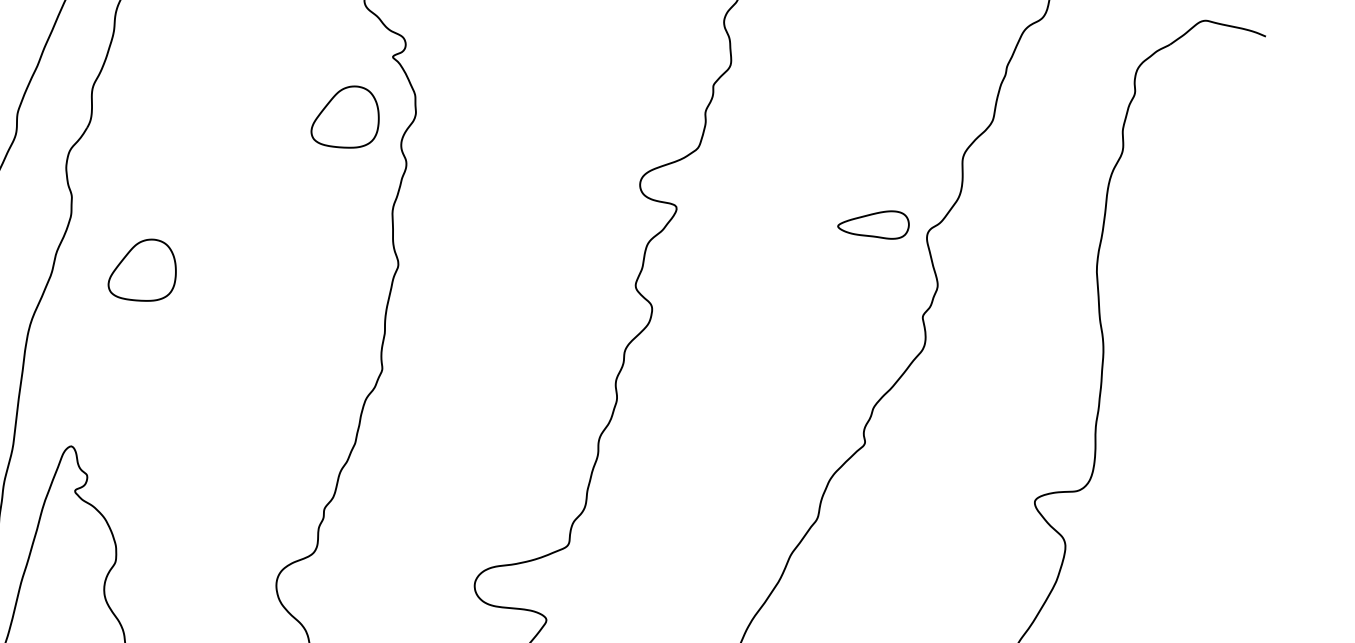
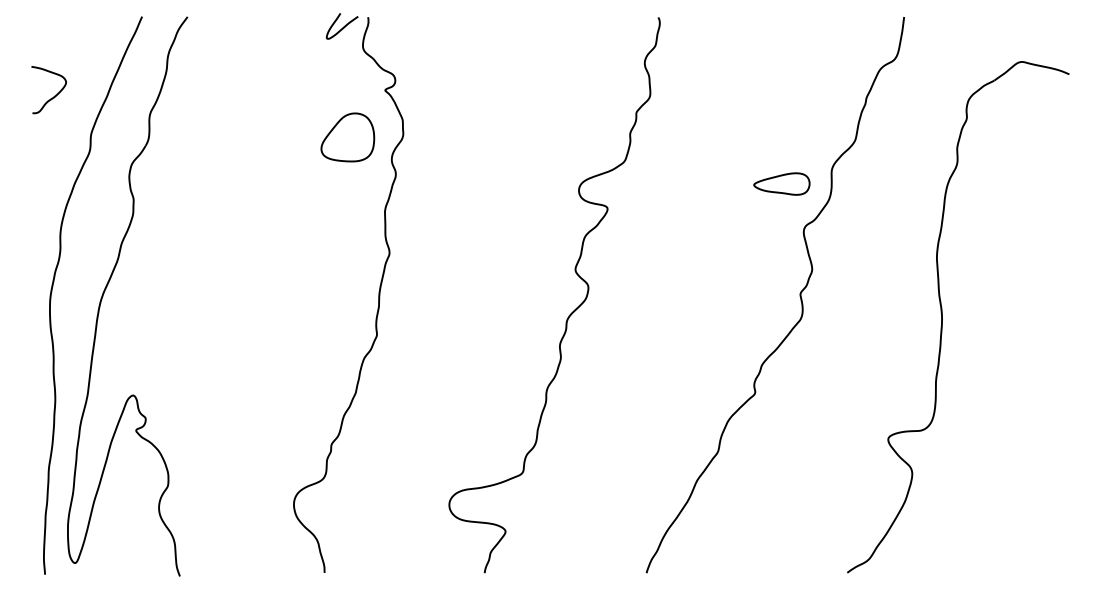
part: (873, 224) -> (781, 183), moved
part: (141, 270) -> (188, 257), removed

